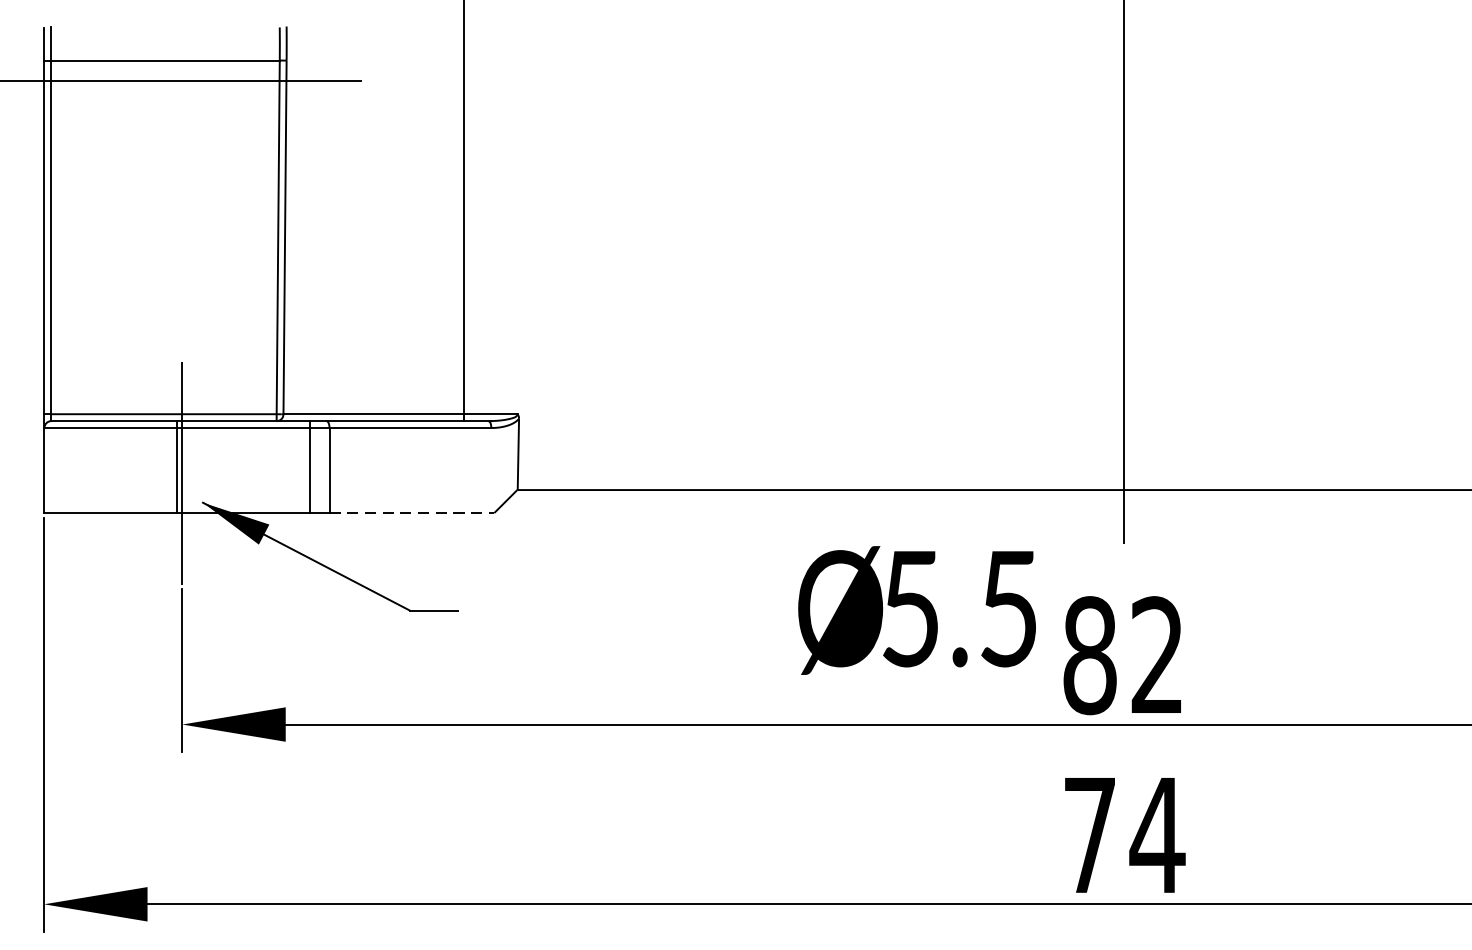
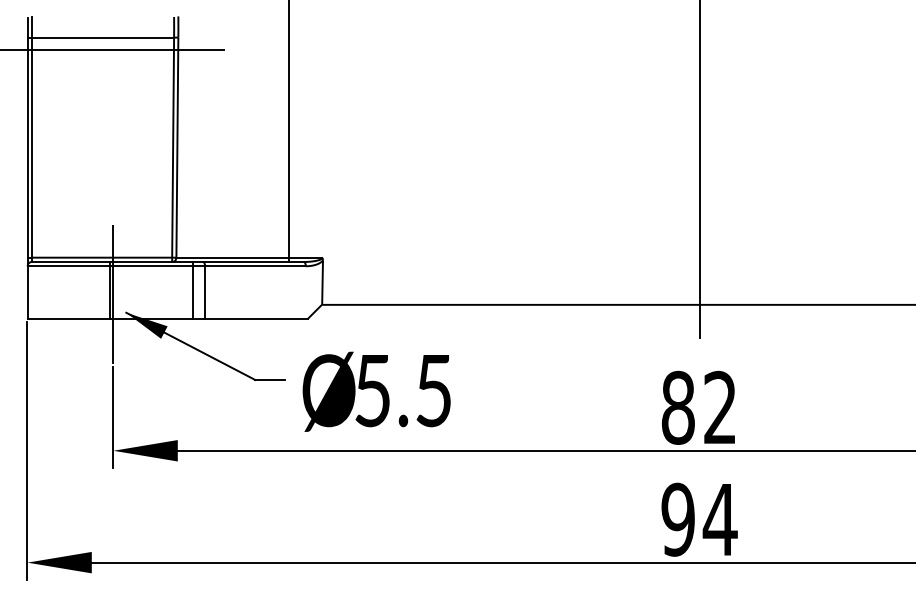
line: (412, 513) -> (256, 319), dashed -> solid
text: (916, 609) -> (376, 391), moved
text: (1088, 834) -> (677, 519), 74 -> 94

